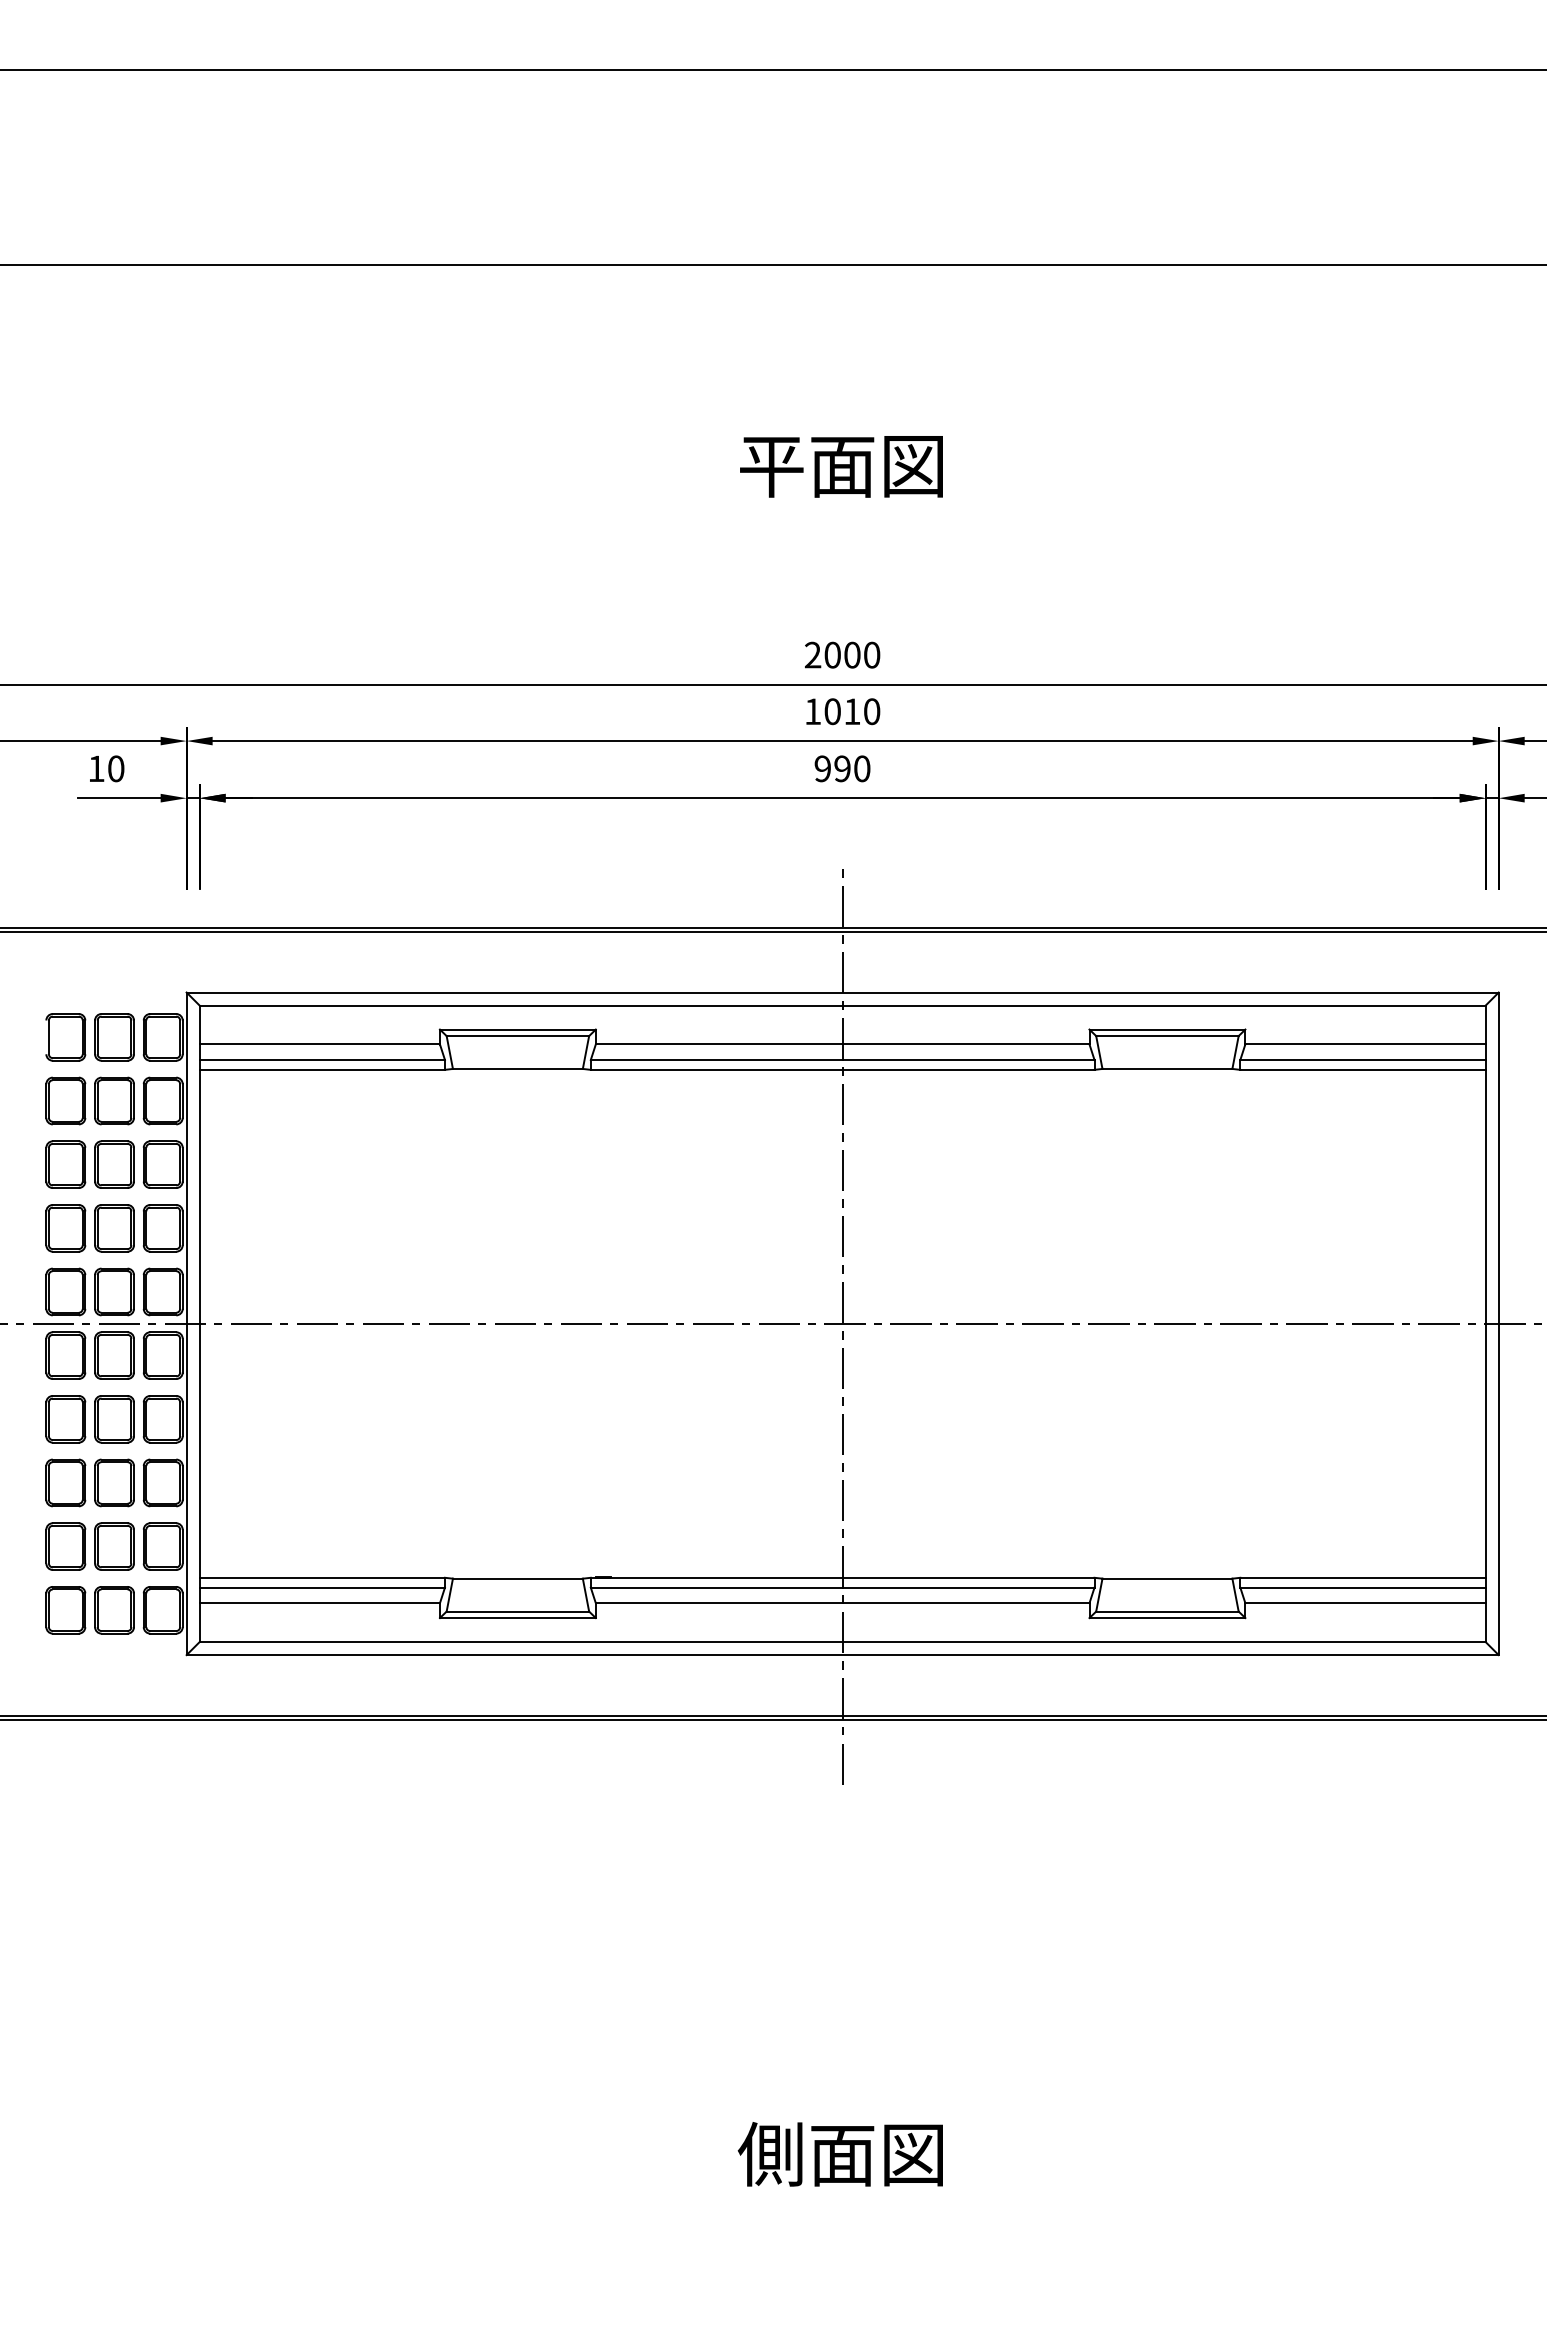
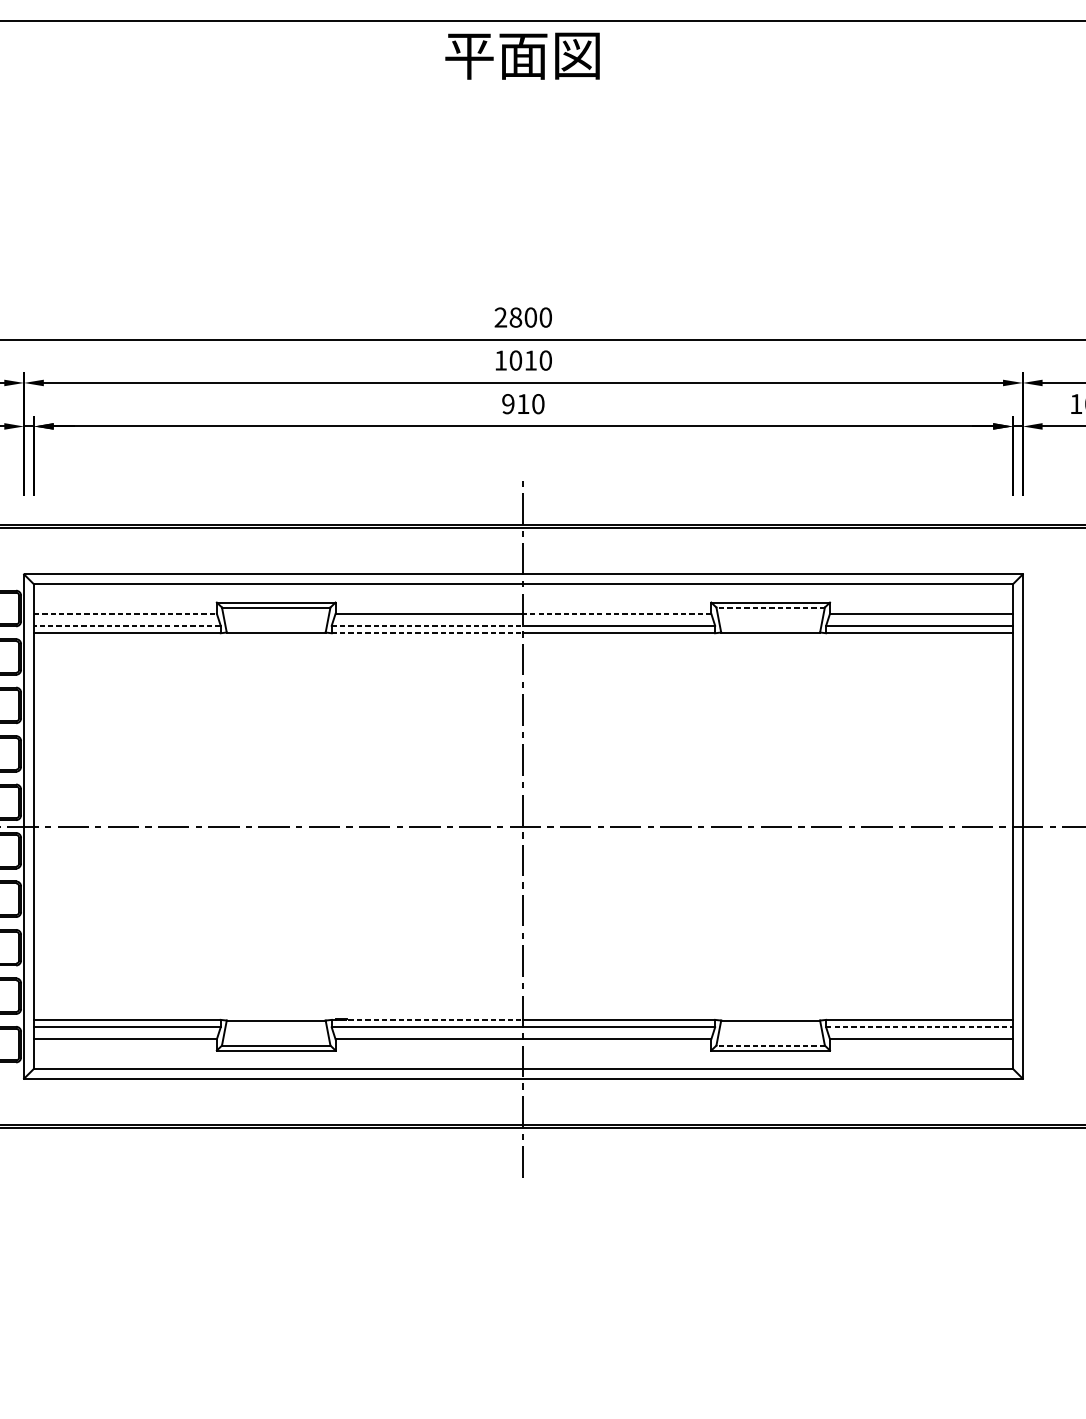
text: (841, 466) -> (522, 55), moved
text: (832, 655) -> (515, 317), 2000 -> 2800
text: (842, 768) -> (523, 403), 990 -> 910
line: (1166, 1036) -> (769, 607), solid -> dashed
line: (320, 1044) -> (125, 613), solid -> dashed
line: (965, 1044) -> (616, 613), solid -> dashed
line: (322, 1059) -> (127, 625), solid -> dashed
line: (716, 1059) -> (427, 625), solid -> dashed
line: (716, 1069) -> (427, 632), solid -> dashed
line: (716, 1577) -> (427, 1019), solid -> dashed
line: (1363, 1587) -> (919, 1027), solid -> dashed
line: (1166, 1611) -> (769, 1045), solid -> dashed

